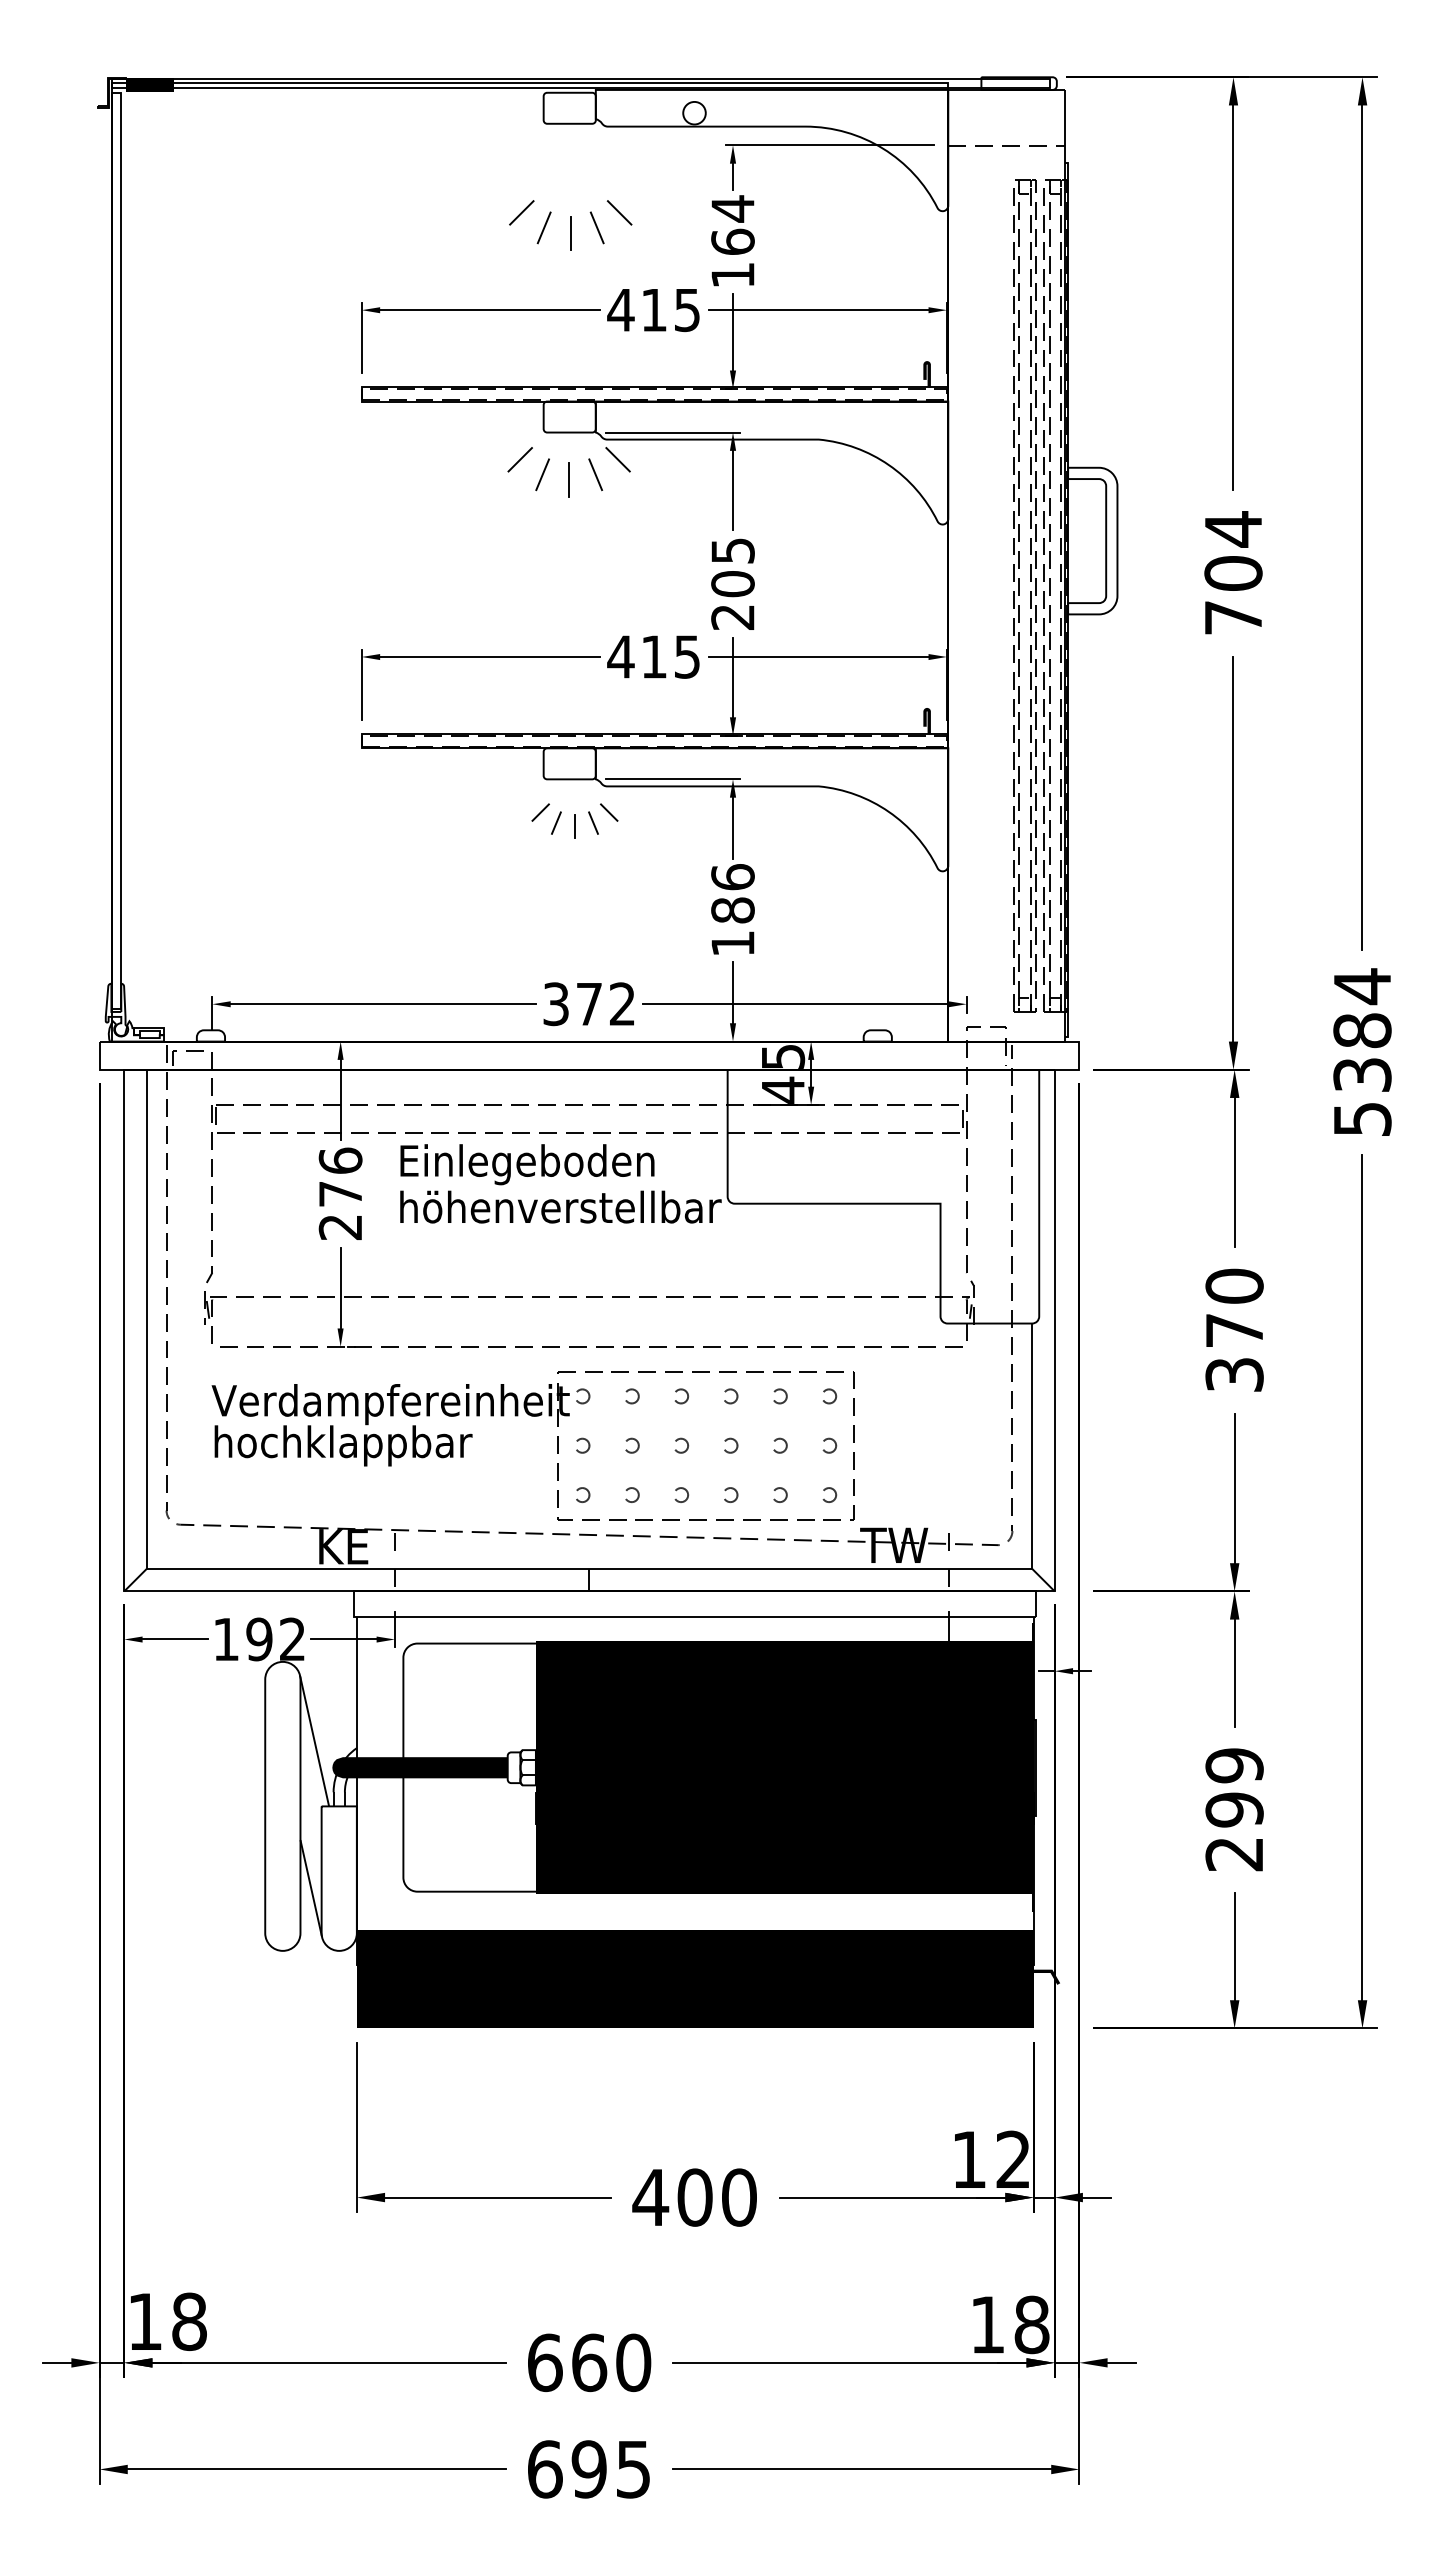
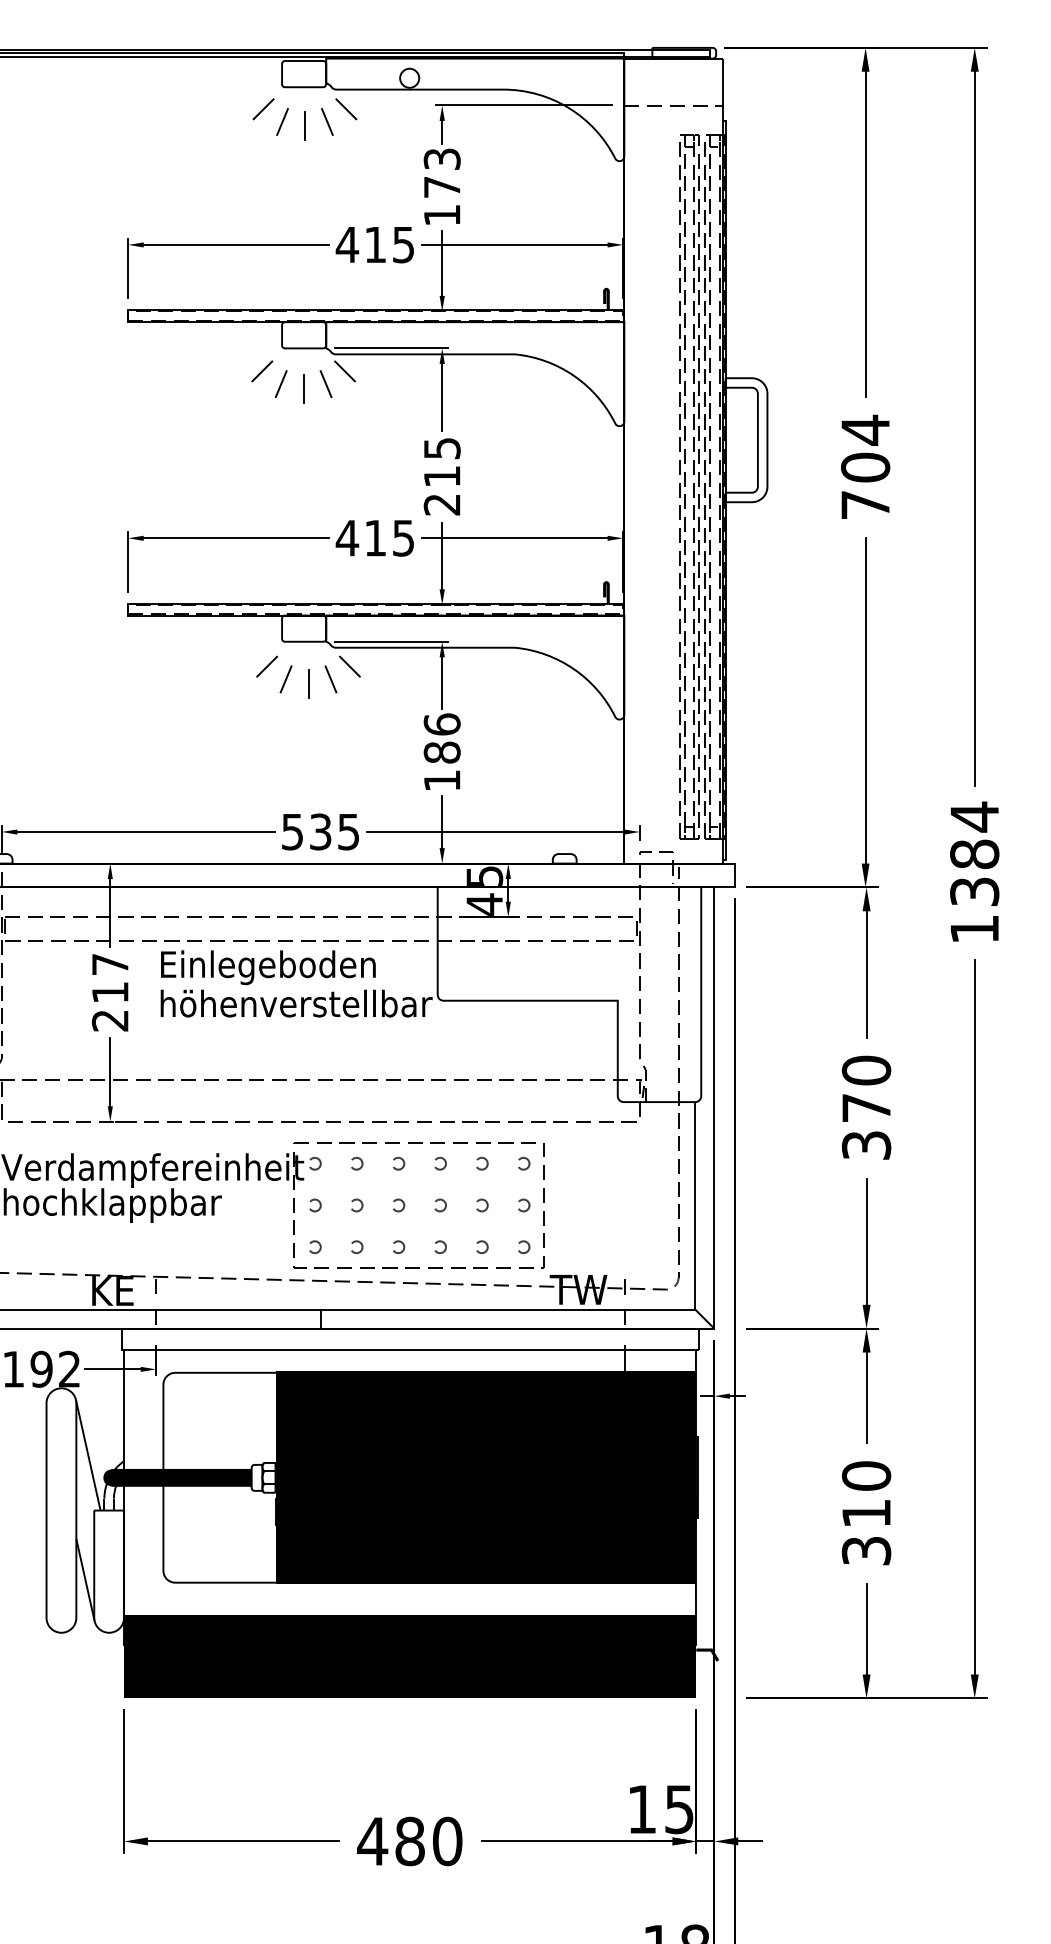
text: (732, 224) -> (441, 172), 164 -> 173
part: (570, 225) -> (304, 119), moved
text: (732, 584) -> (441, 476), 205 -> 215
part: (574, 821) -> (308, 677), size x1.43
text: (589, 1004) -> (320, 832), 372 -> 535
text: (1362, 1119) -> (974, 929), 5384 -> 1384
text: (340, 1176) -> (110, 977), 276 -> 217
text: (1234, 1809) -> (866, 1513), 299 -> 310
text: (1012, 2159) -> (678, 1809), 12 -> 15
text: (694, 2197) -> (409, 1841), 400 -> 480

